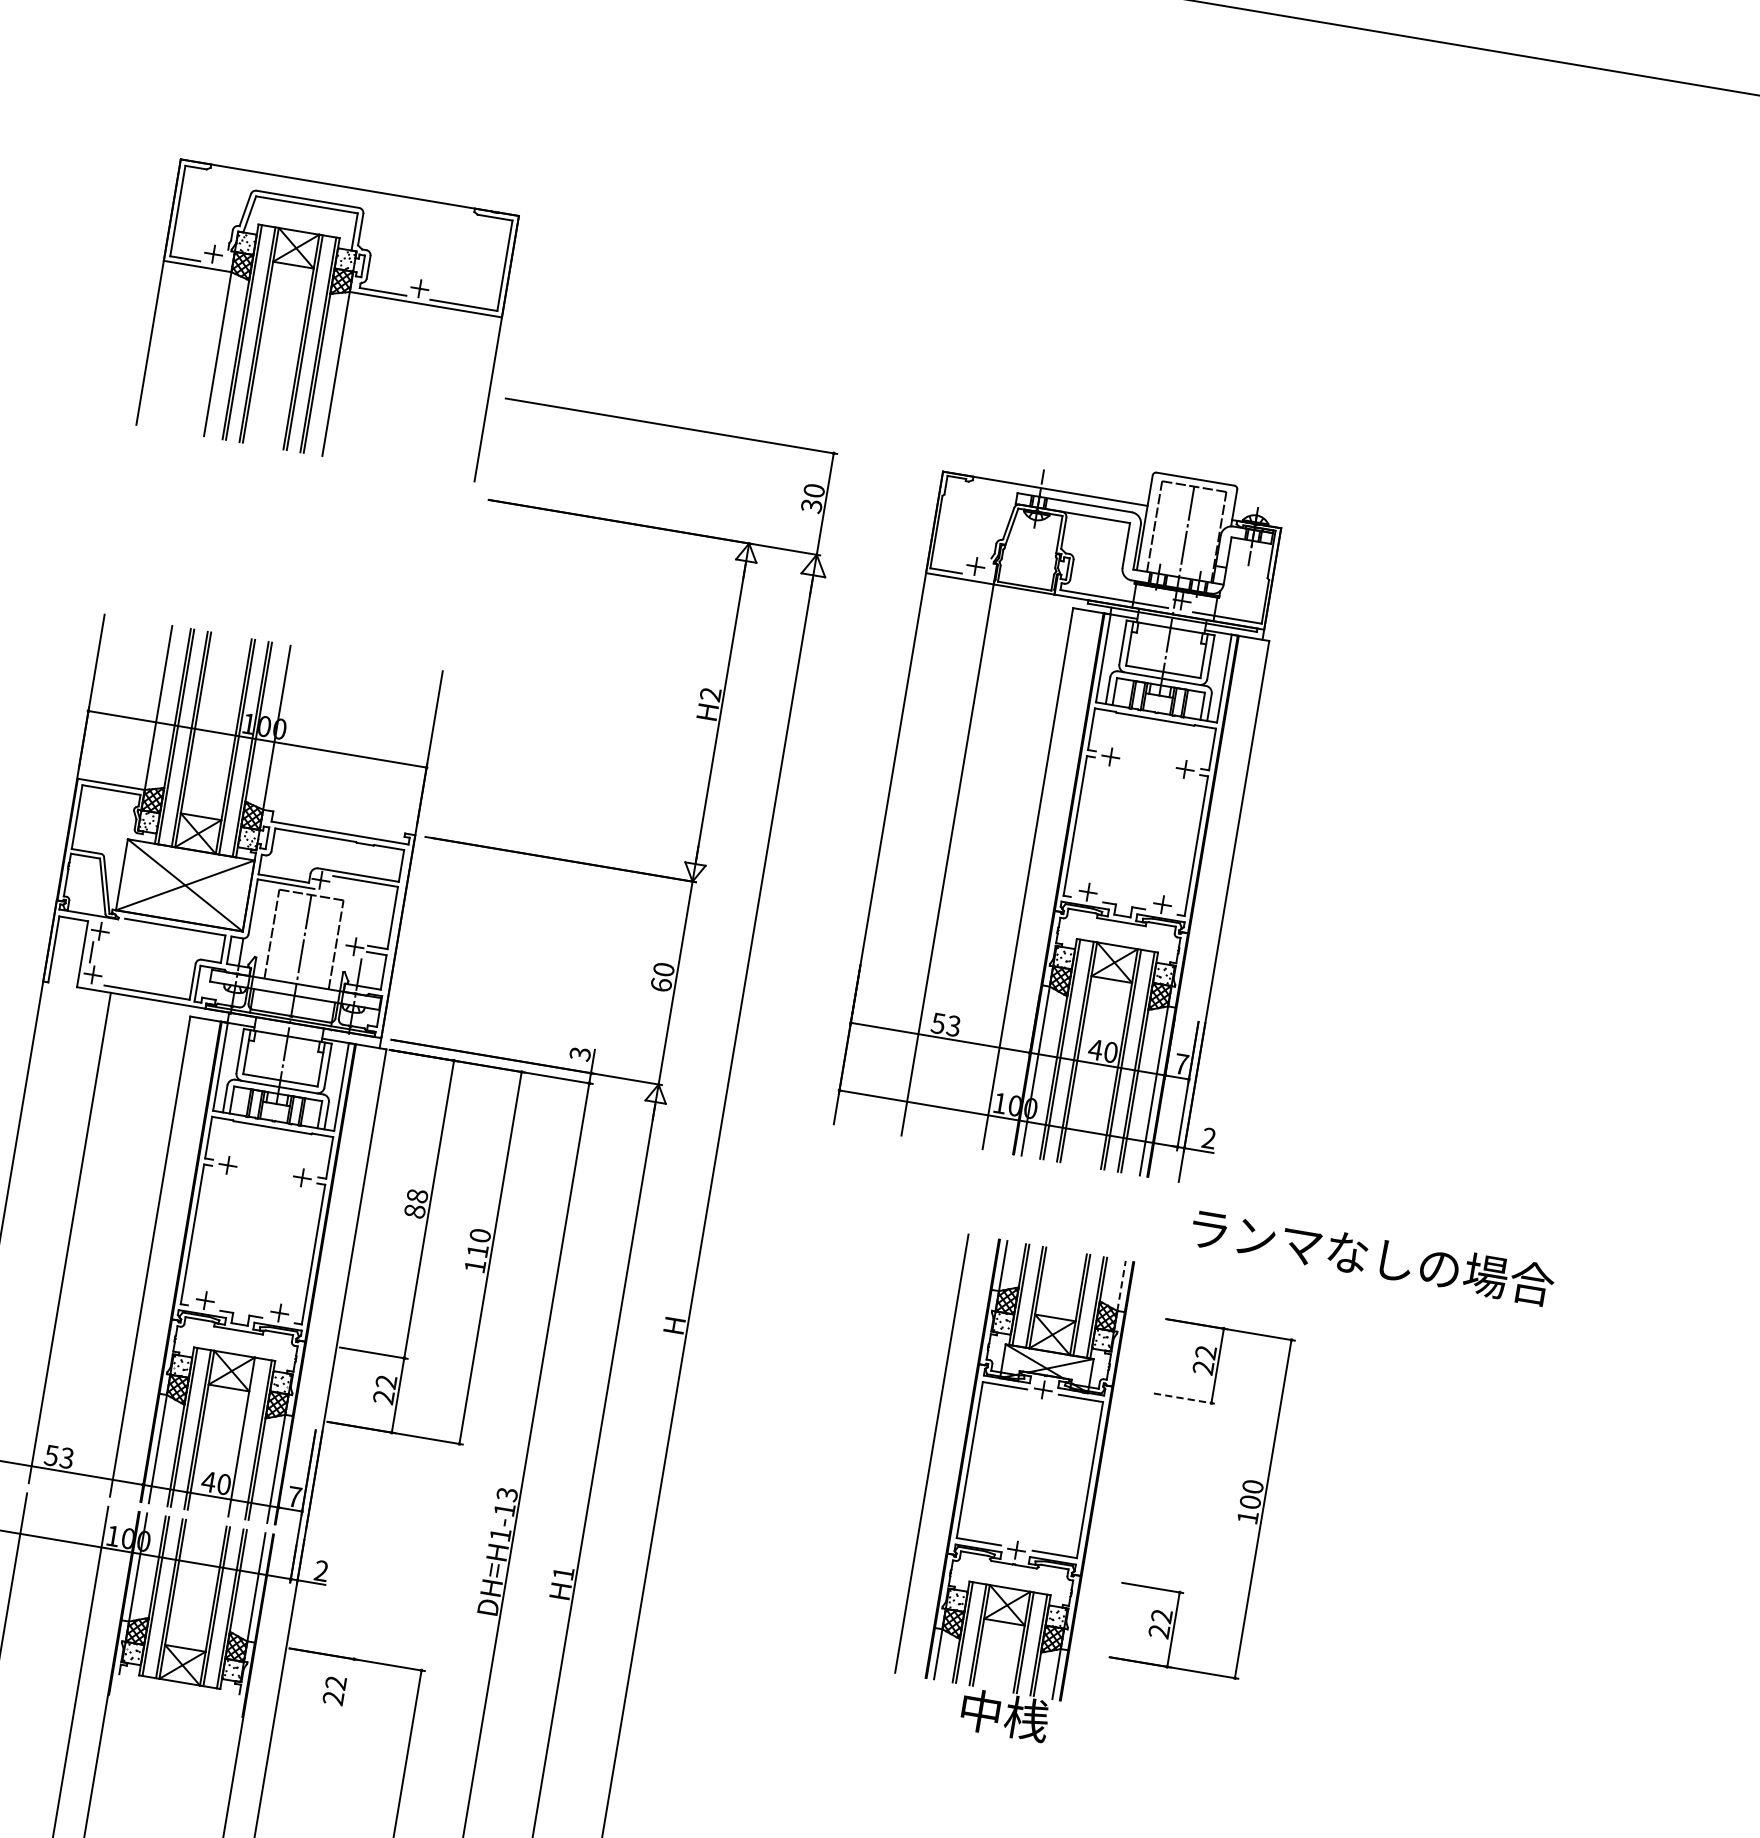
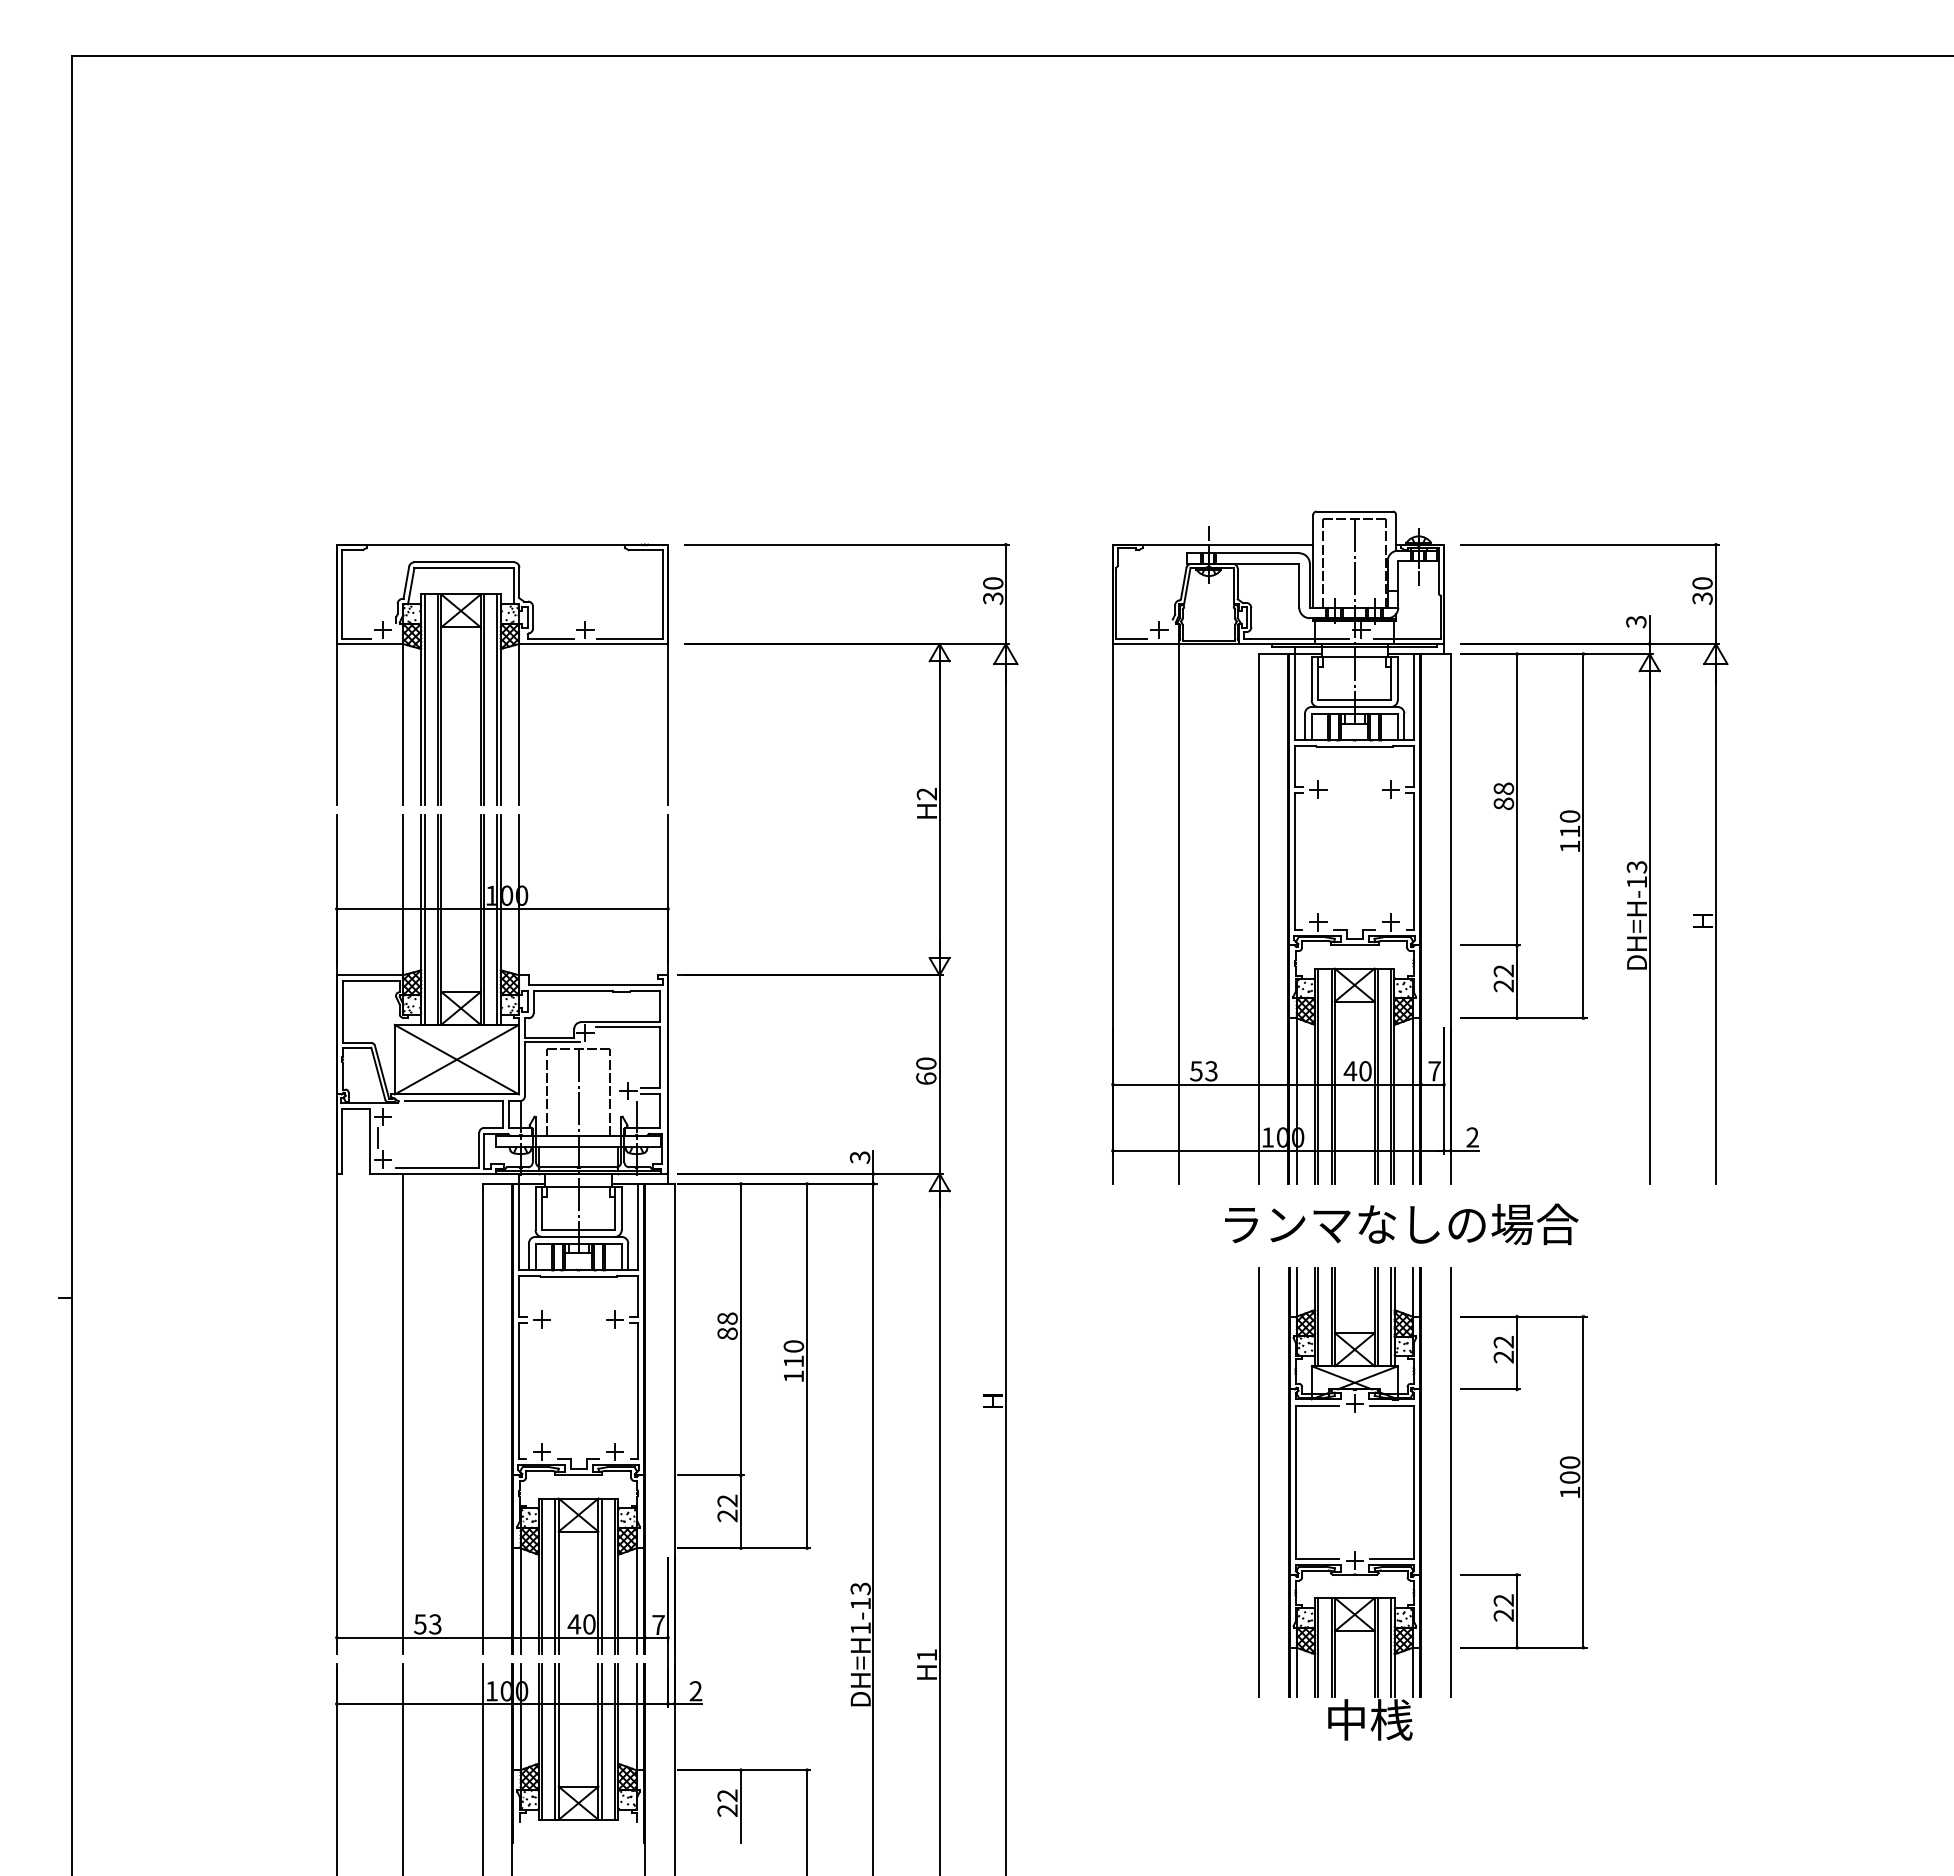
part: (327, 320) -> (502, 674), moved
part: (1369, 877) -> (1583, 863), added
text: (1372, 1257) -> (1401, 1224), moved
line: (1121, 1286) -> (1412, 1292), dashed -> solid
line: (1184, 1398) -> (1490, 1389), dashed -> solid
line: (244, 1437) -> (601, 1576), added
line: (1127, 1486) -> (1450, 1482), added
line: (347, 1696) -> (740, 1806), added

